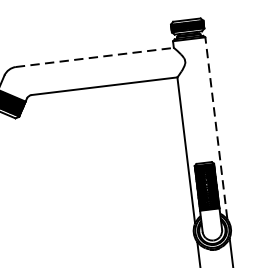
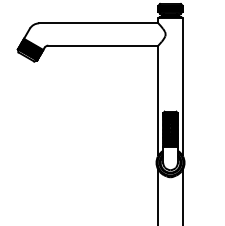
line: (94, 57) -> (98, 23), dashed -> solid
line: (215, 127) -> (182, 86), dashed -> solid

